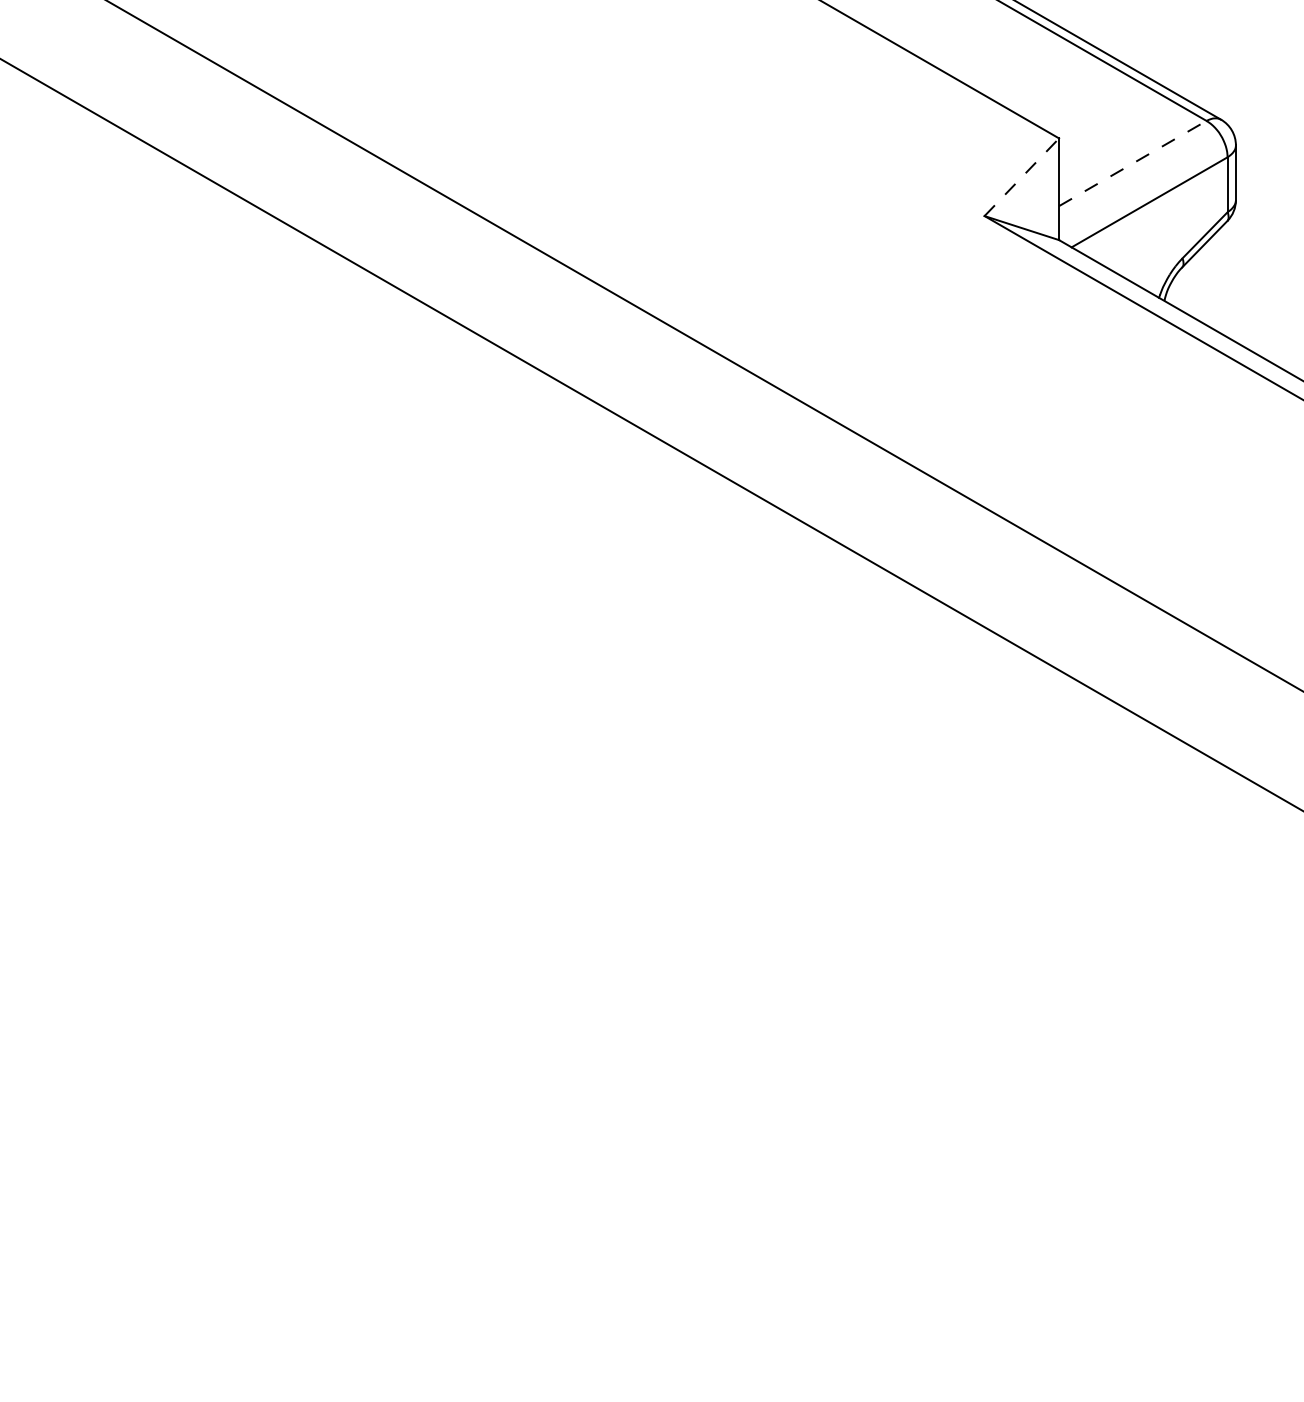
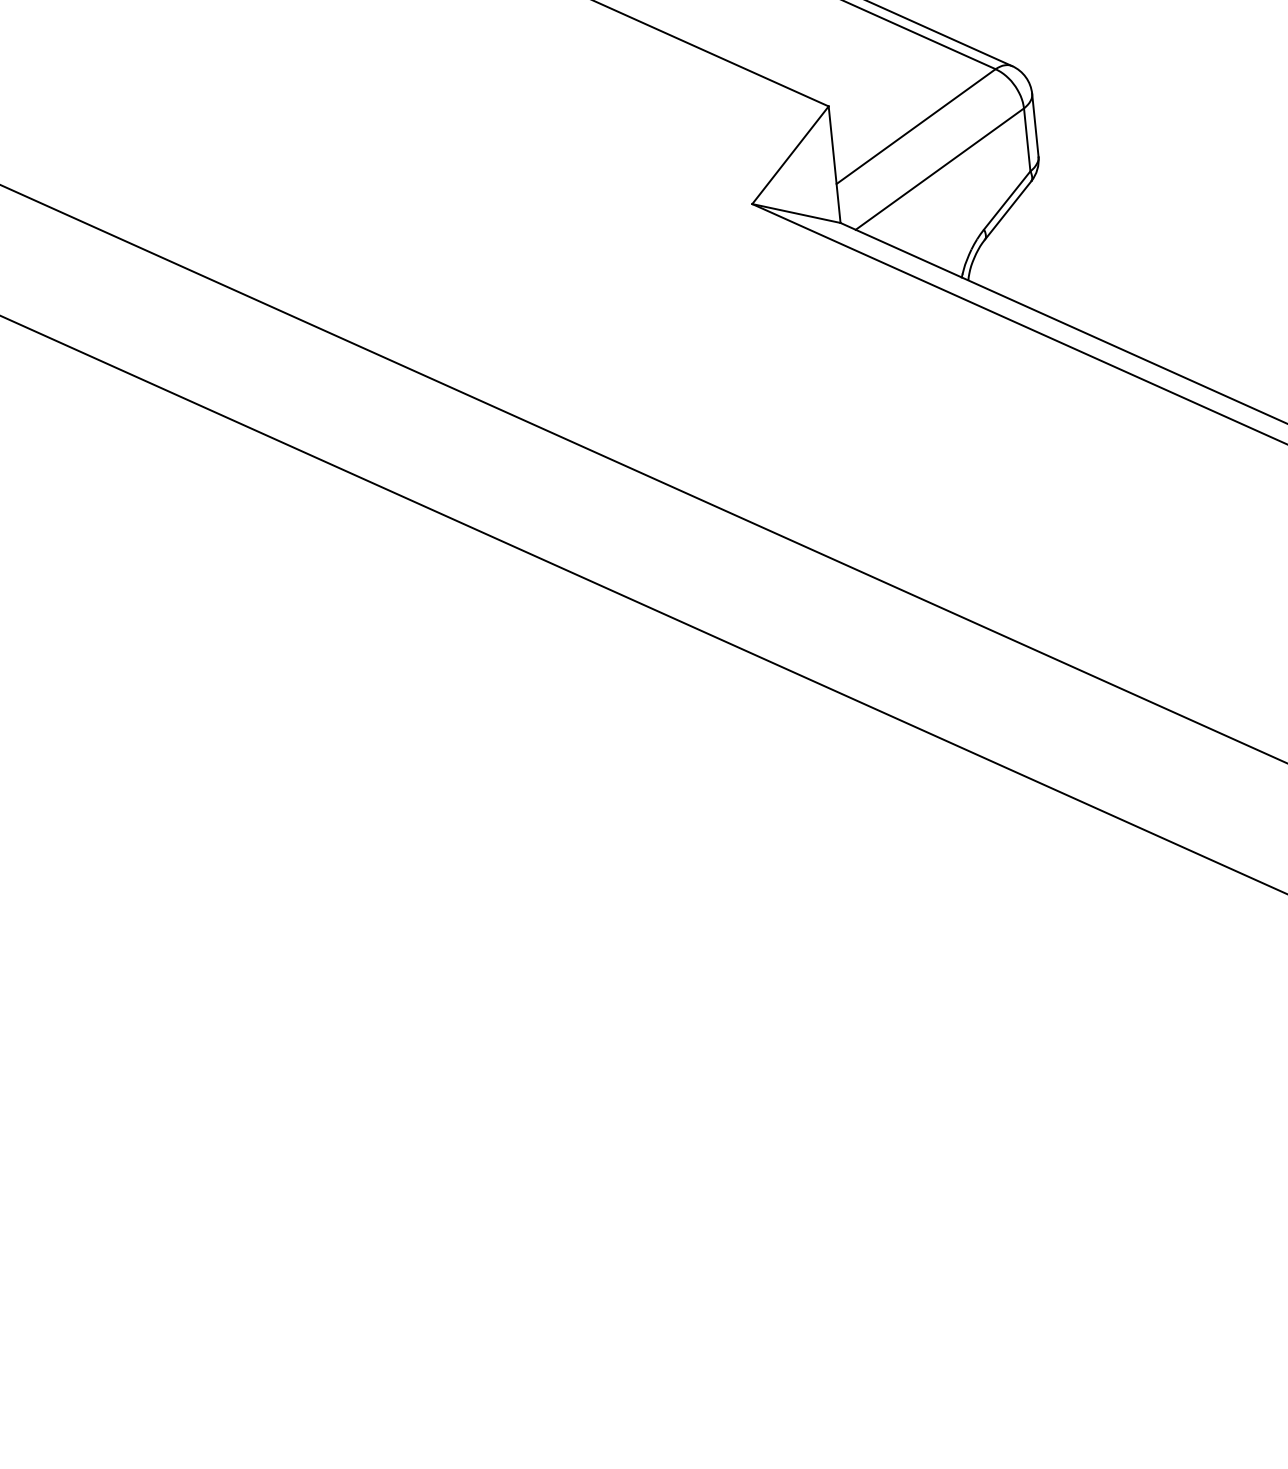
line: (1133, 163) -> (916, 126), dashed -> solid
line: (1021, 177) -> (790, 155), dashed -> solid

